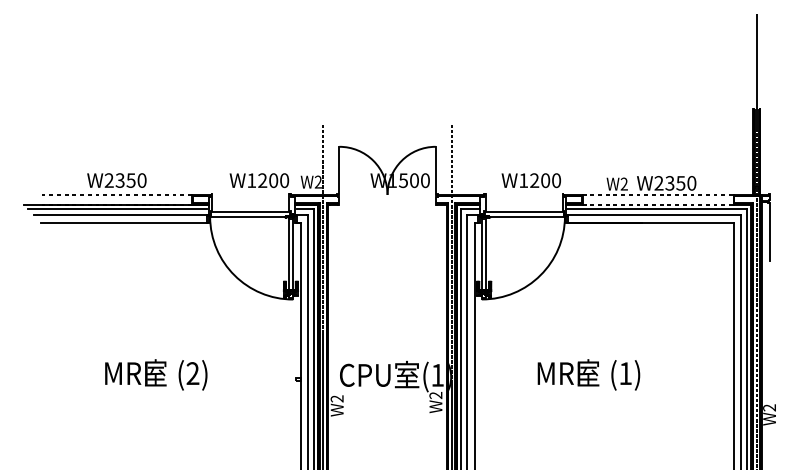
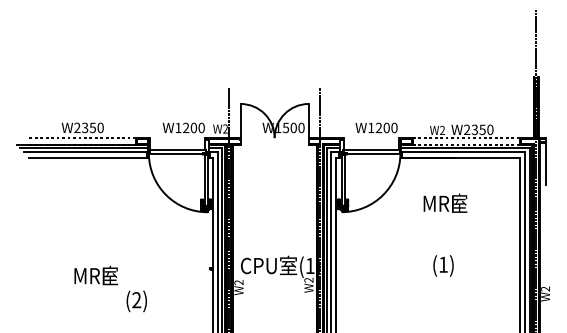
text: (135, 372) -> (95, 275), moved
text: (568, 372) -> (445, 203), moved
text: (192, 375) -> (136, 301), moved

